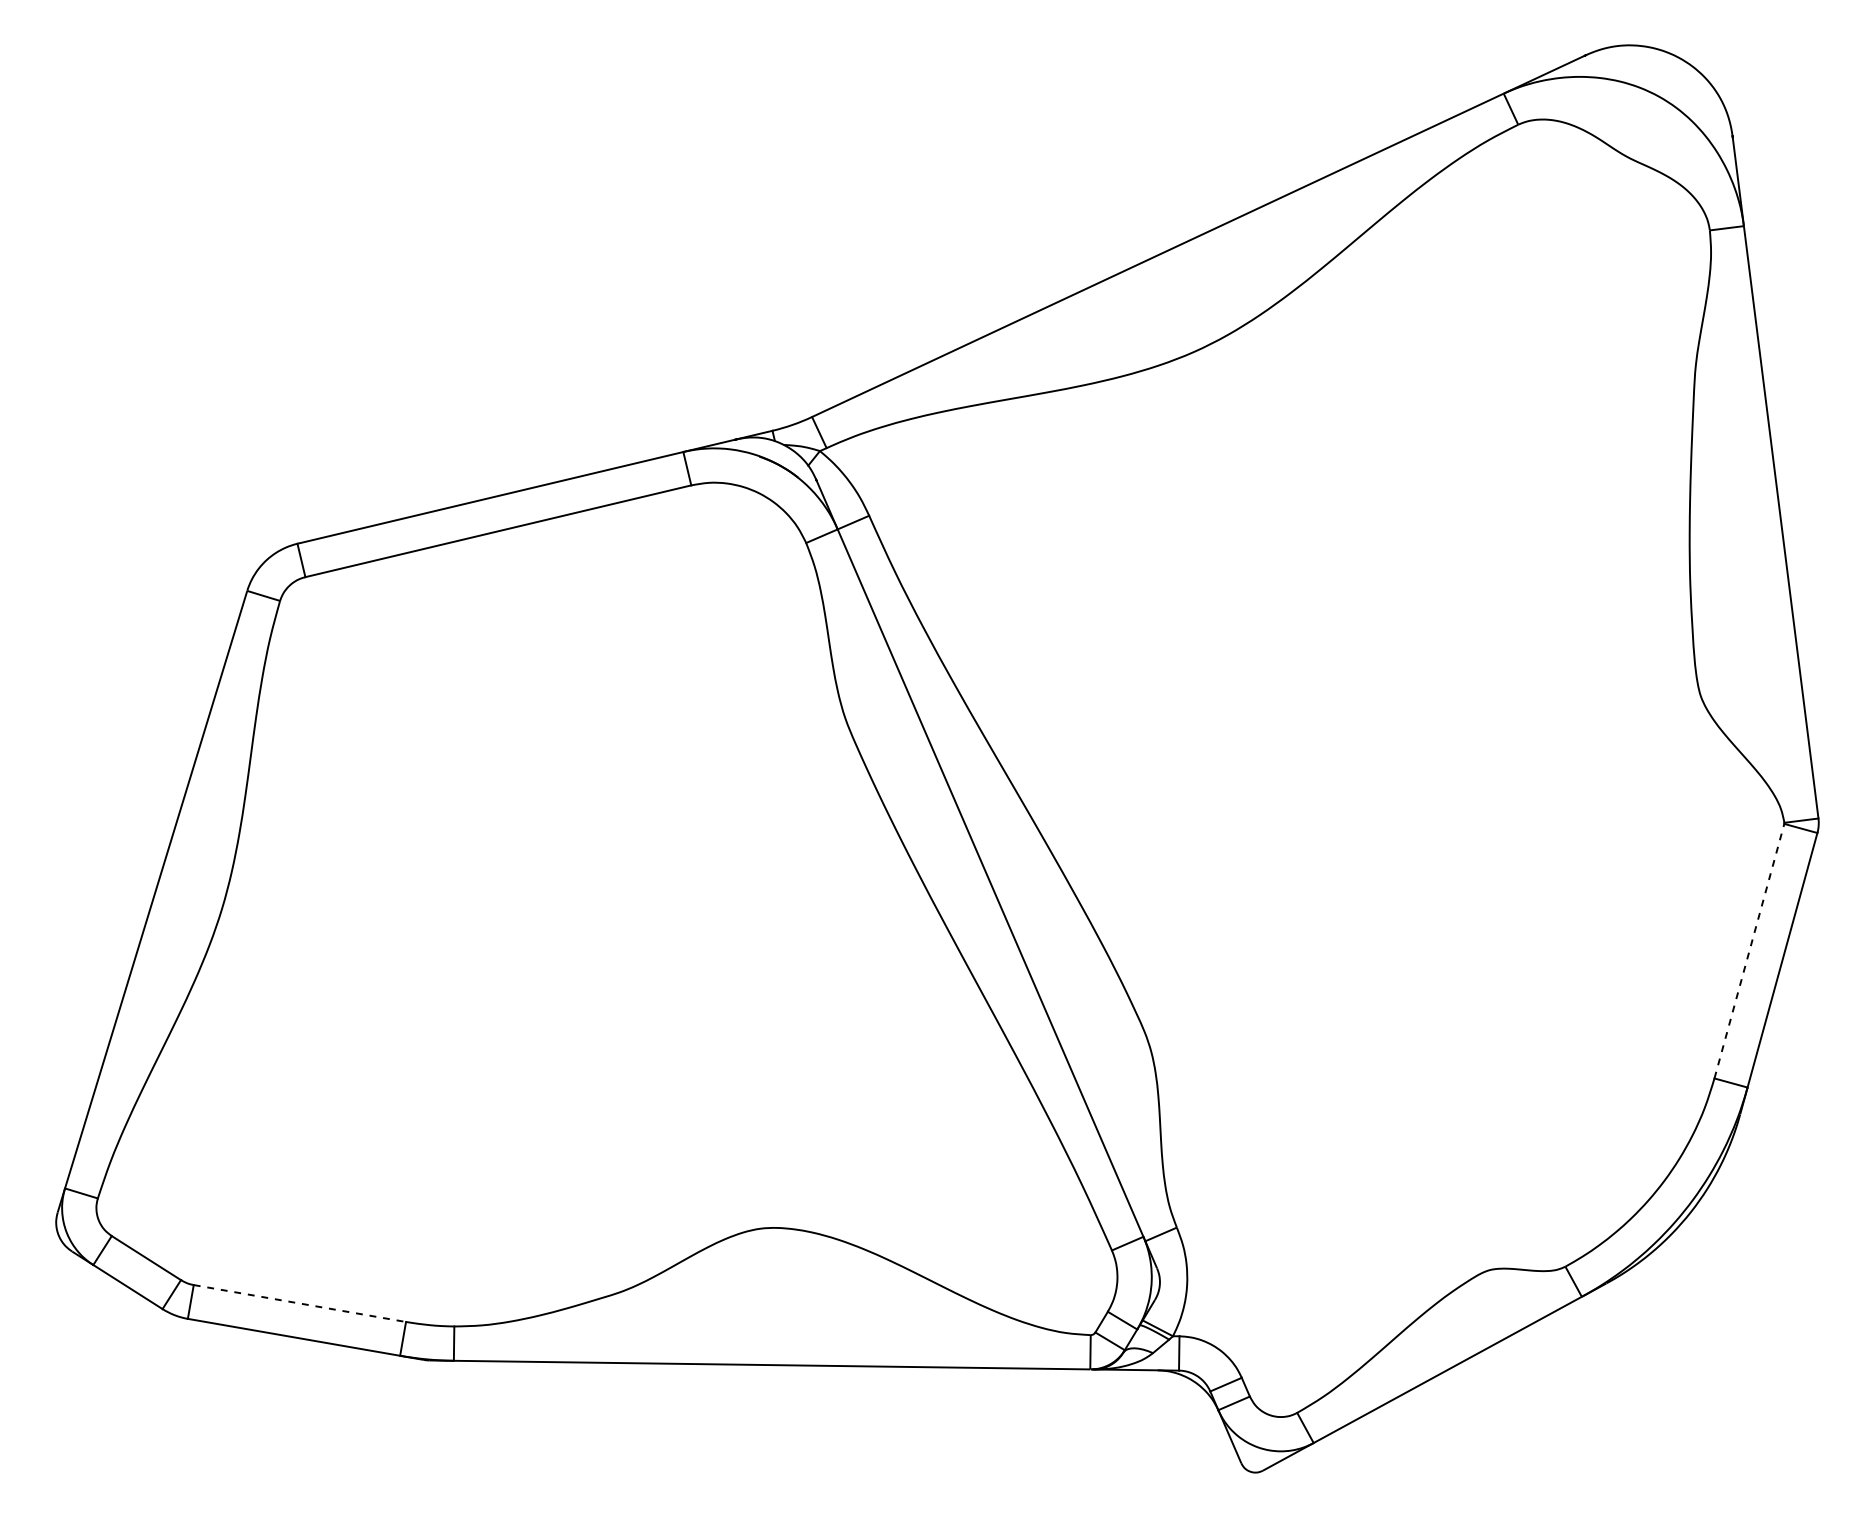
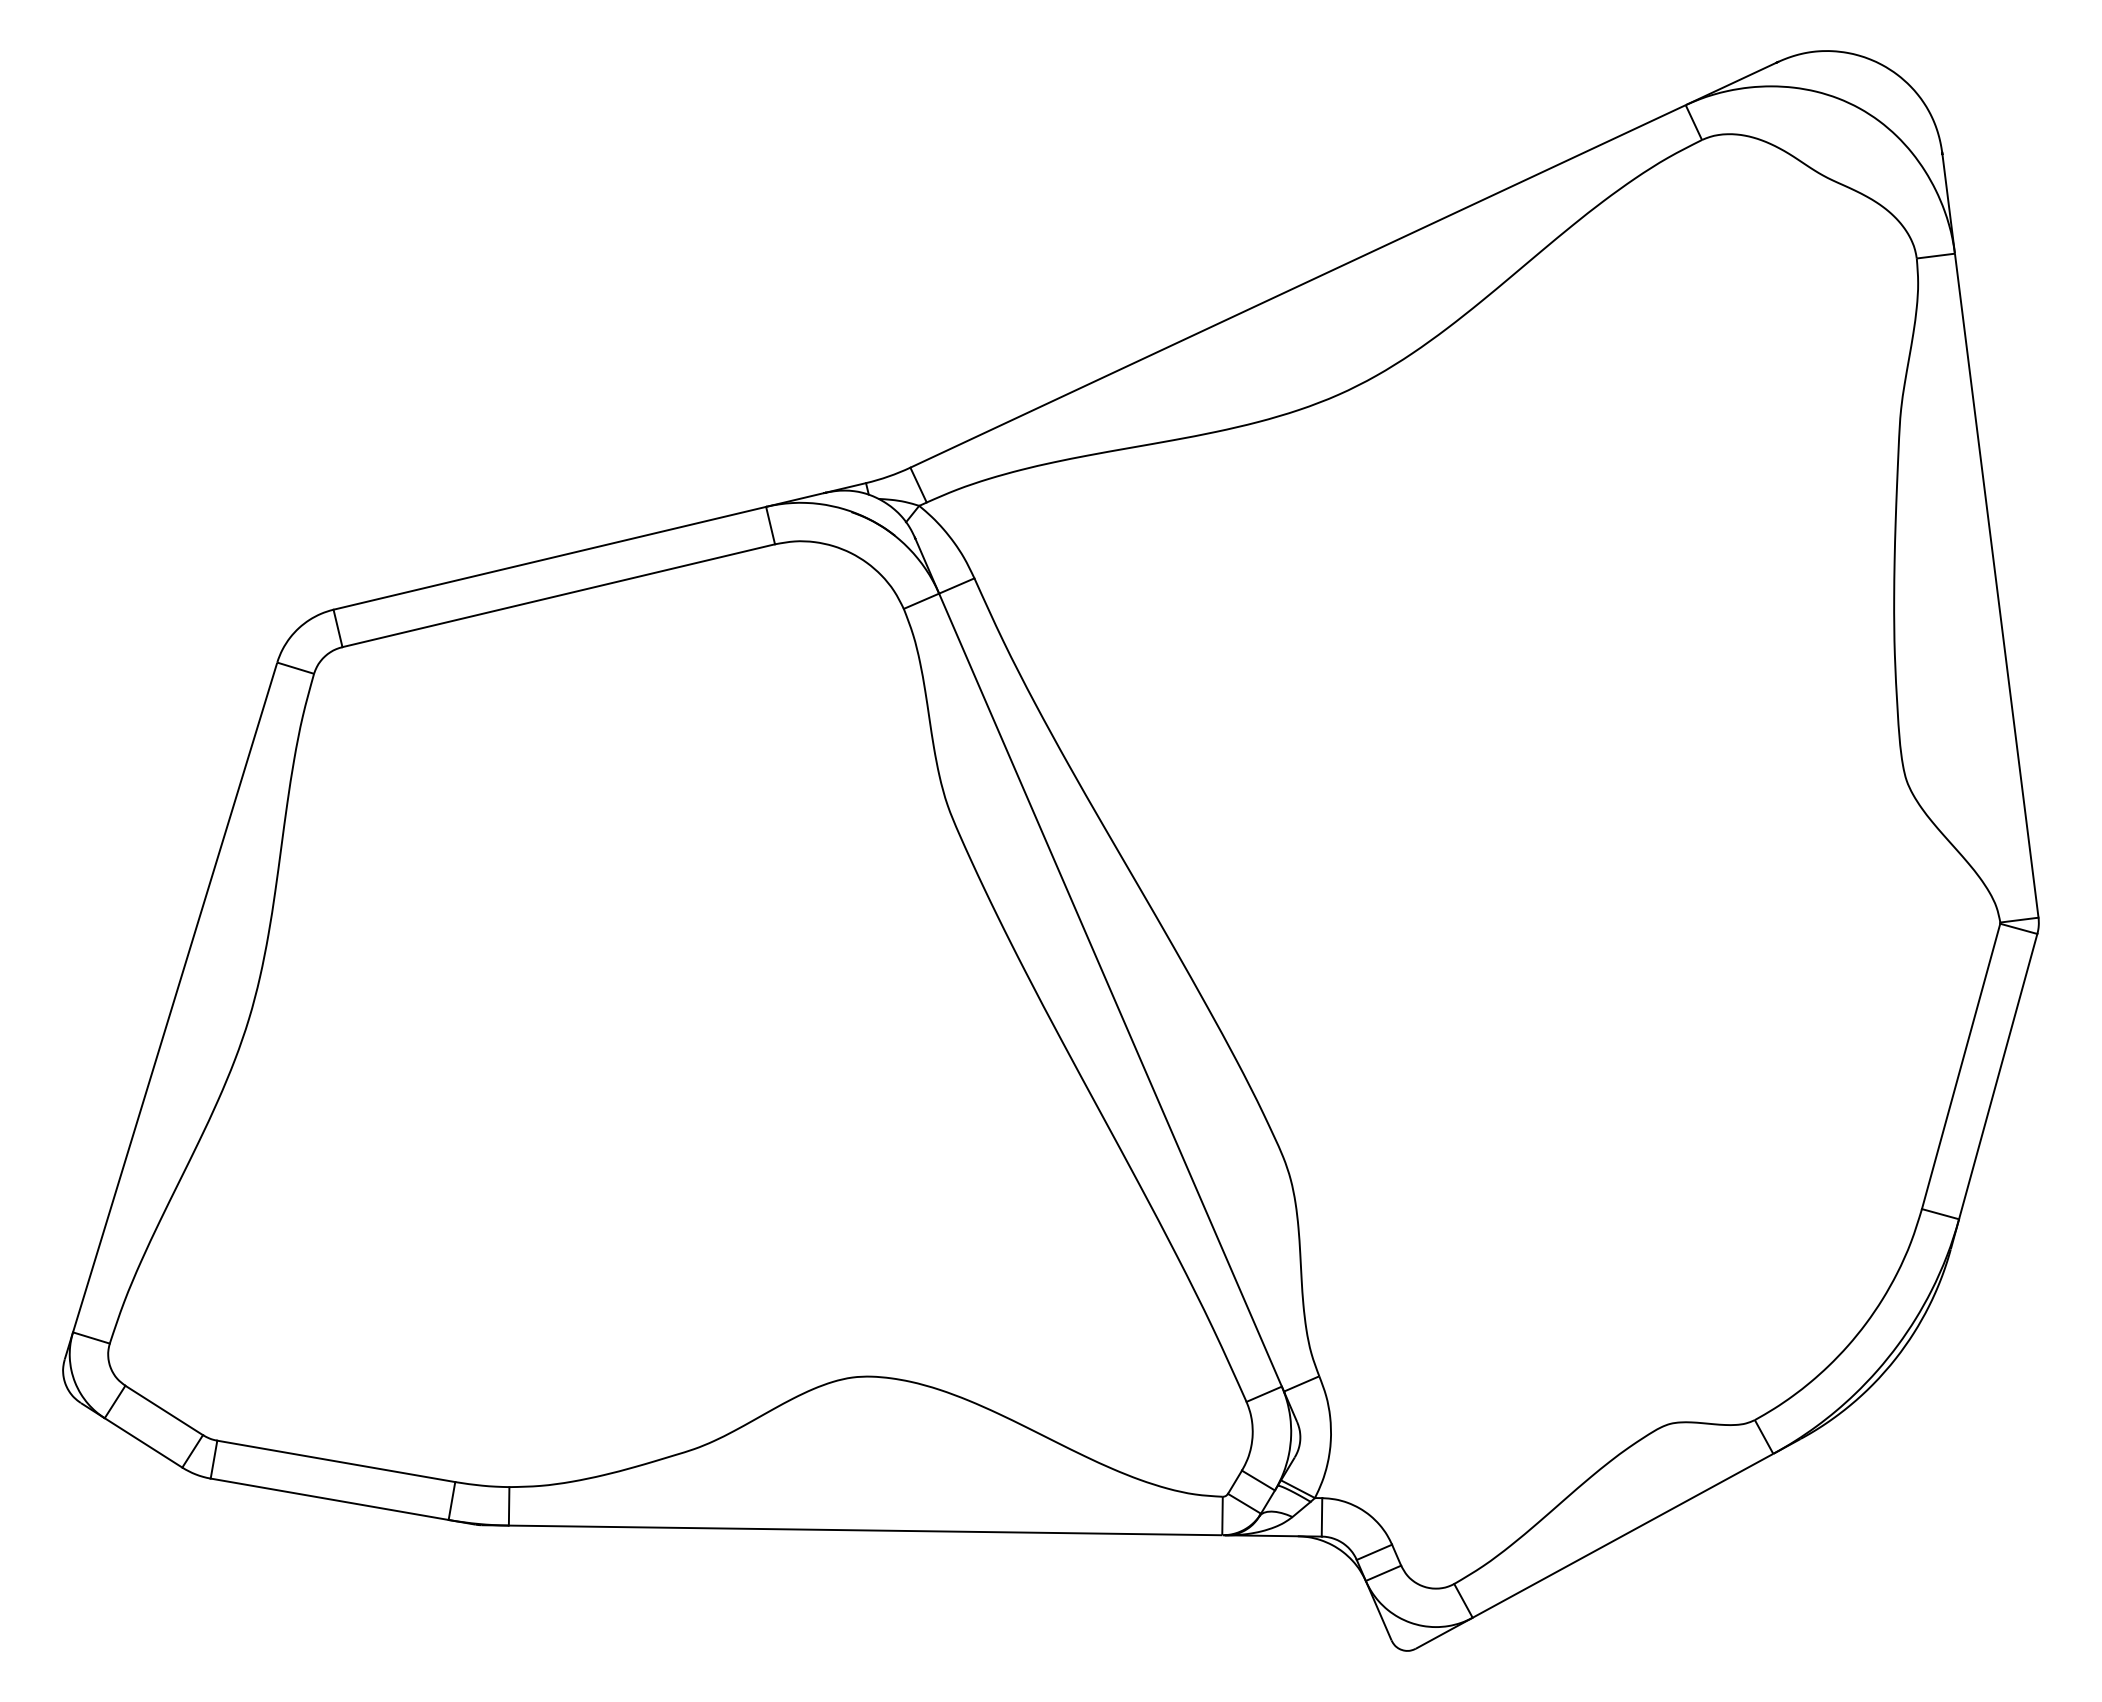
line: (1749, 951) -> (1961, 1066), dashed -> solid
line: (300, 1303) -> (336, 1461), dashed -> solid

